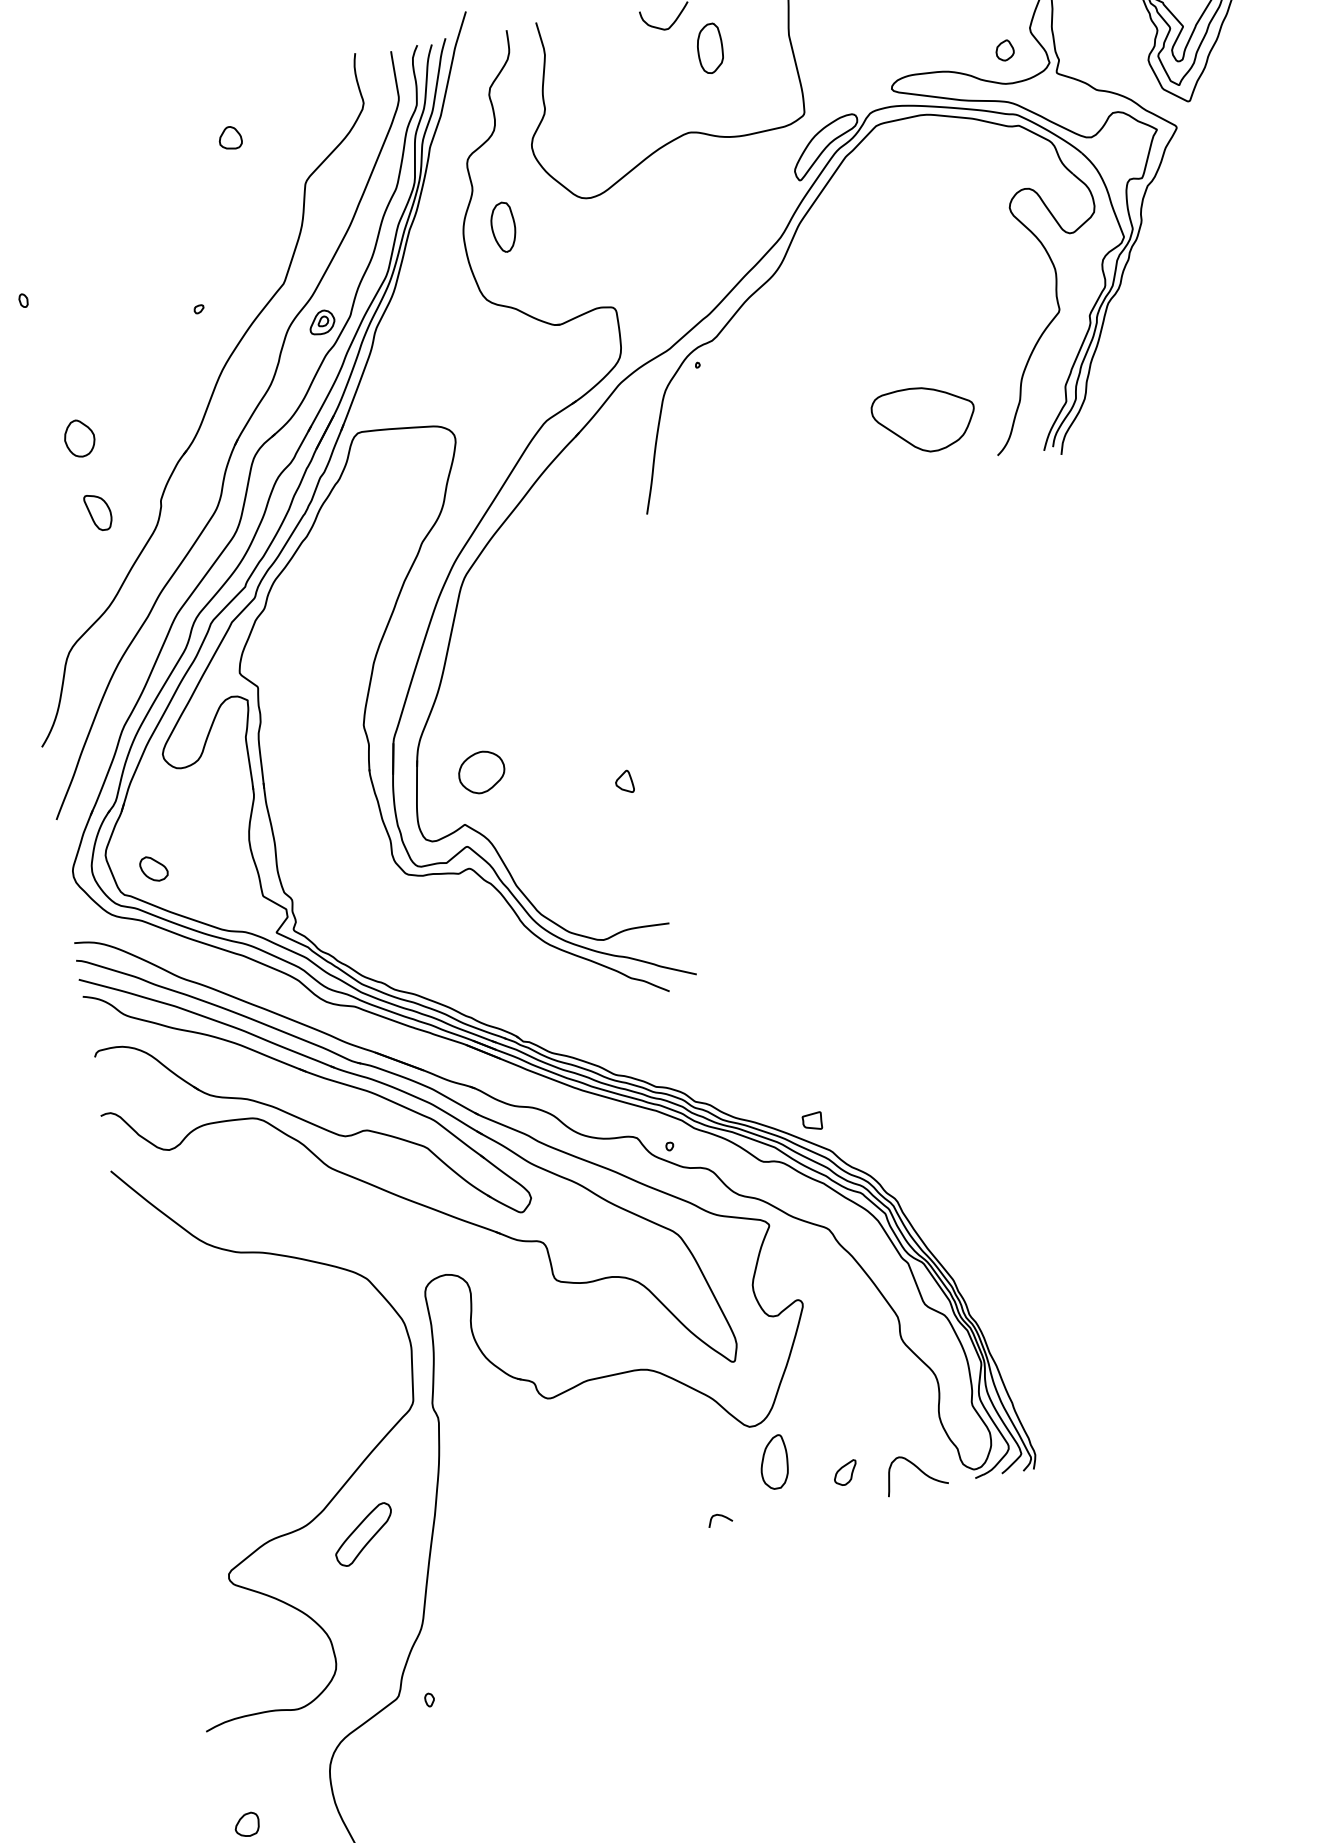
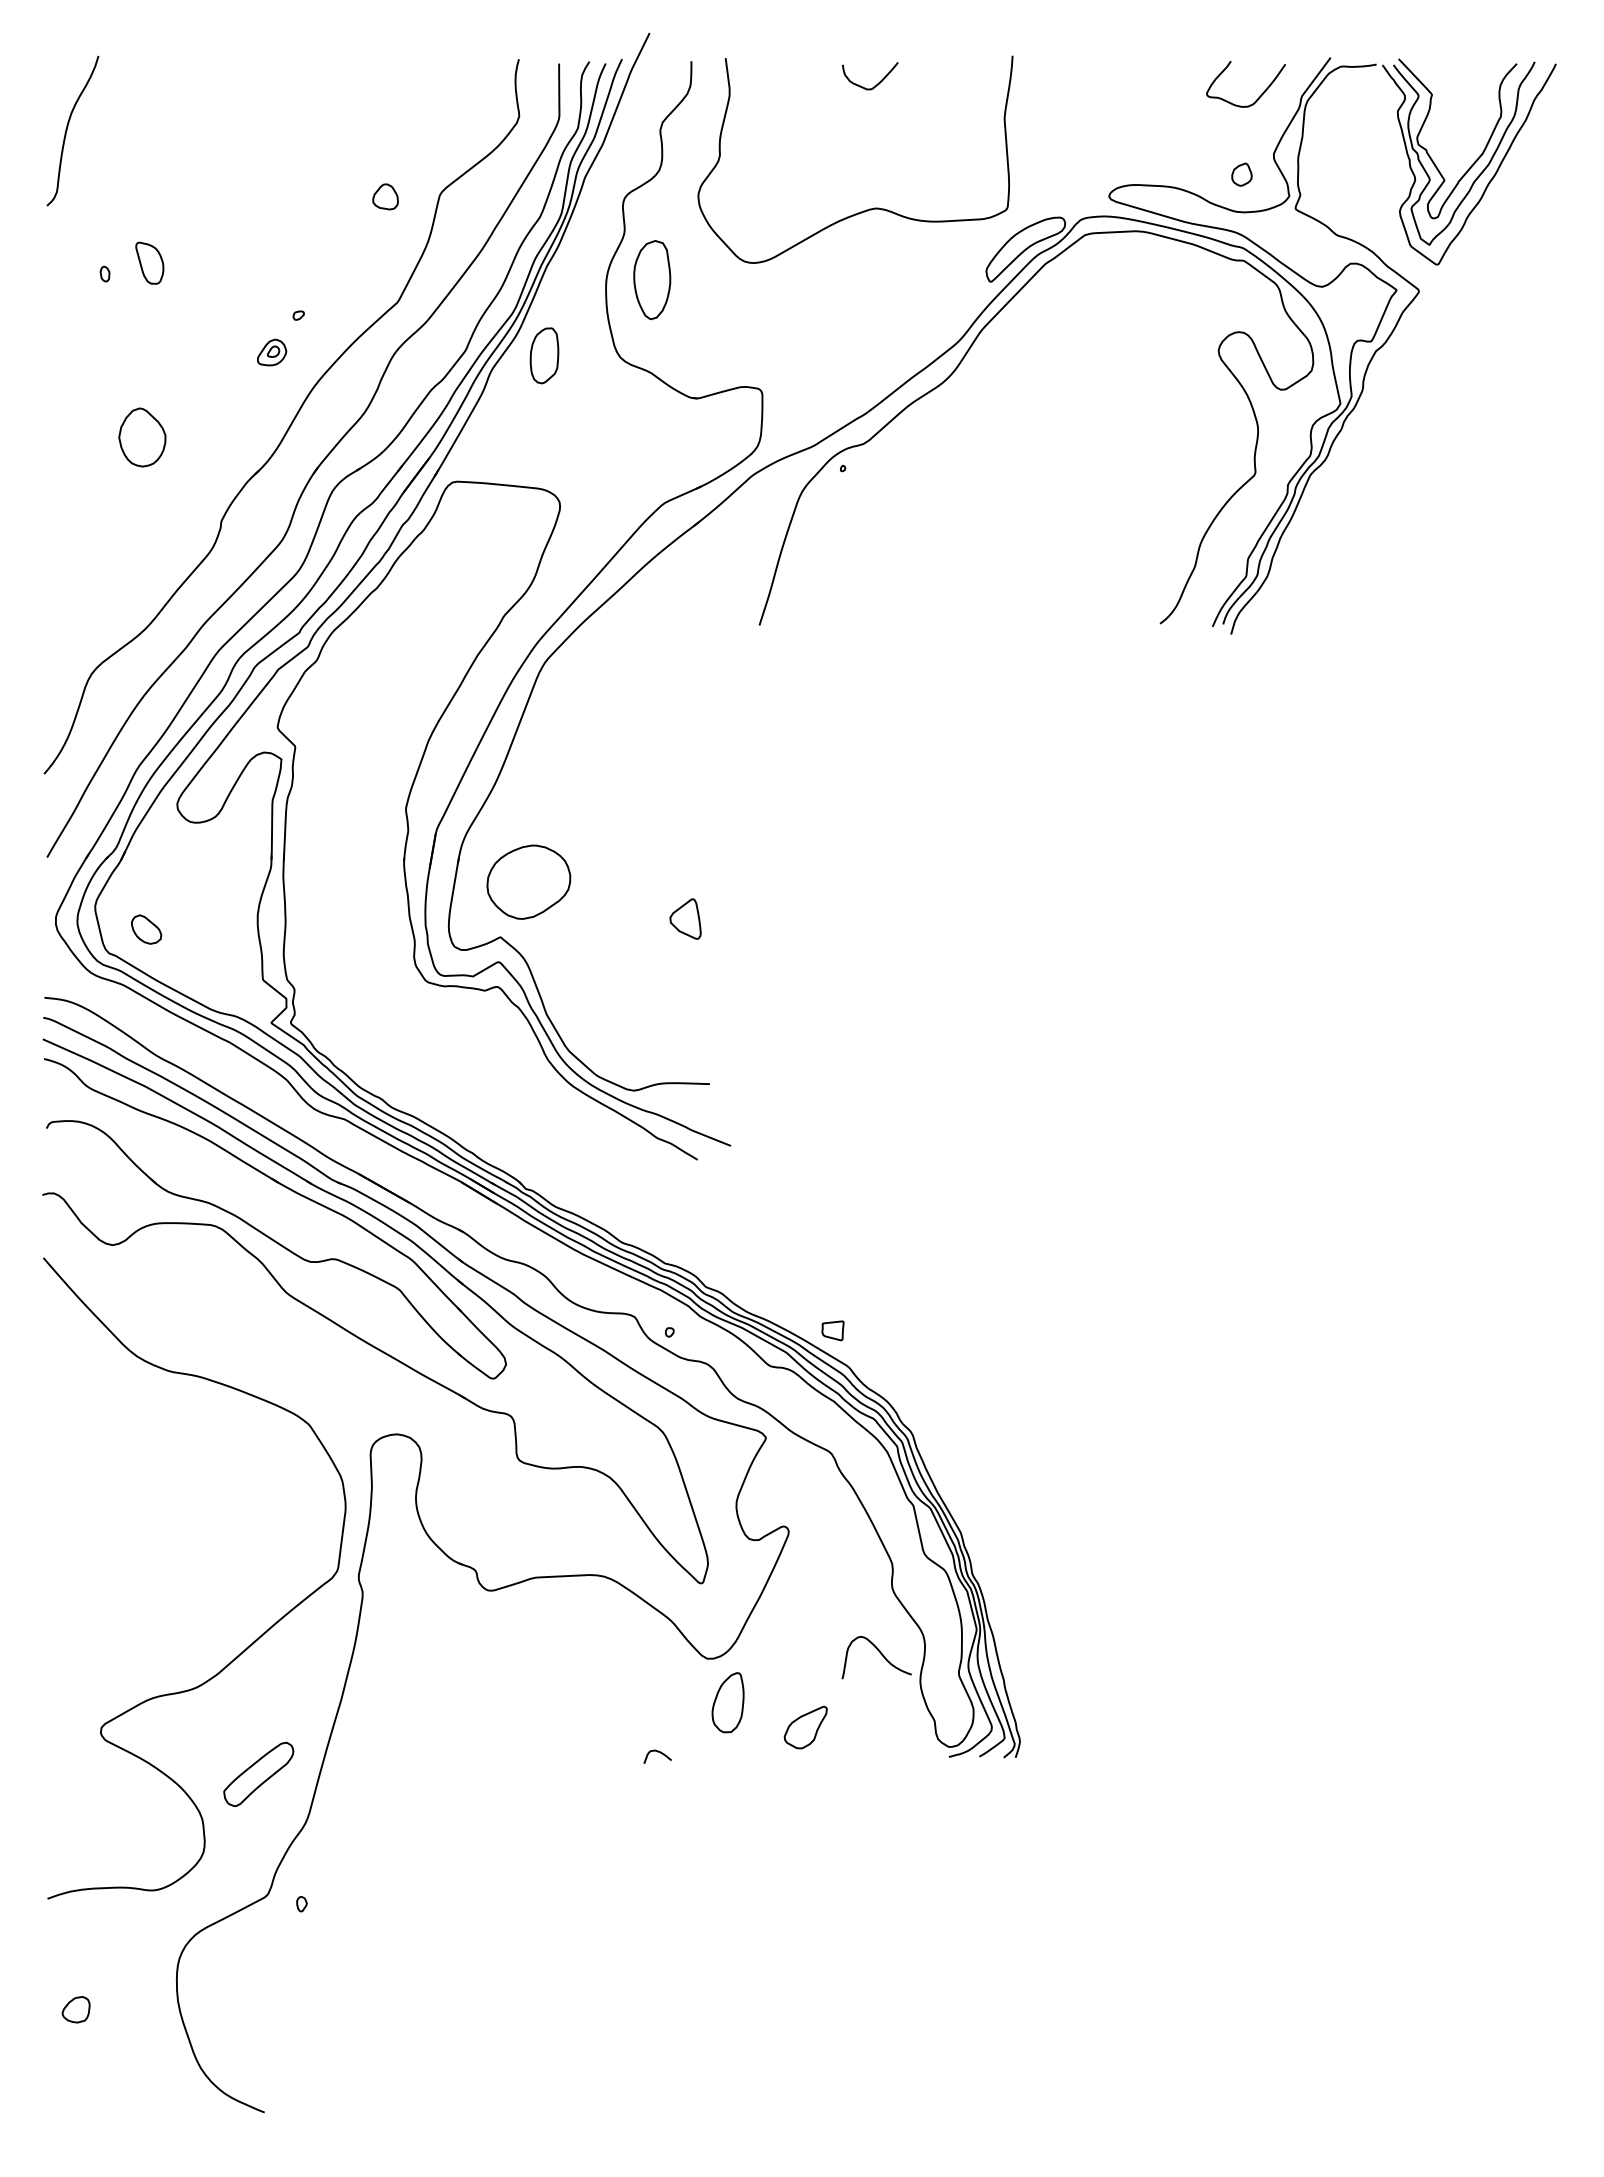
part: (710, 48) -> (544, 355), moved
part: (230, 137) -> (385, 196), moved
part: (502, 227) -> (651, 279), size x1.4
part: (322, 322) -> (272, 352), moved
part: (924, 418) -> (1085, 569), removed
part: (78, 438) -> (141, 437), size x1.4
part: (98, 511) -> (149, 262), moved
part: (481, 771) -> (528, 881), size x1.6
part: (624, 781) -> (685, 918), size x1.6
curve: (918, 1470) -> (880, 1654), moved
part: (845, 1473) -> (805, 1727), size x1.6
part: (363, 1533) -> (258, 1773), moved

